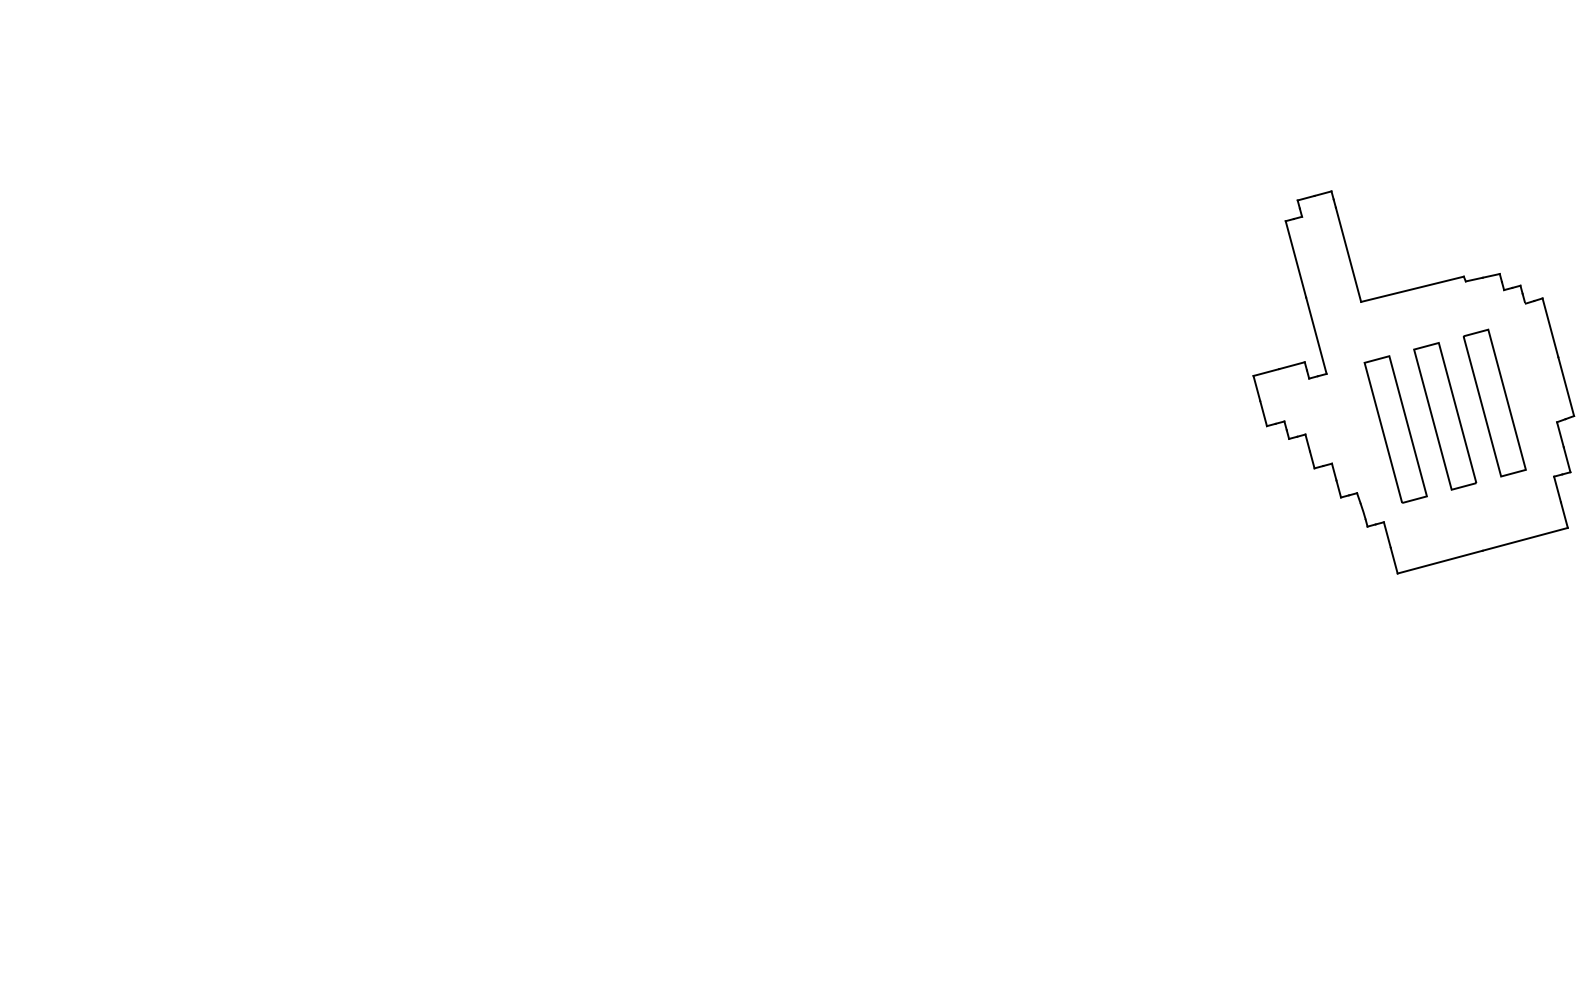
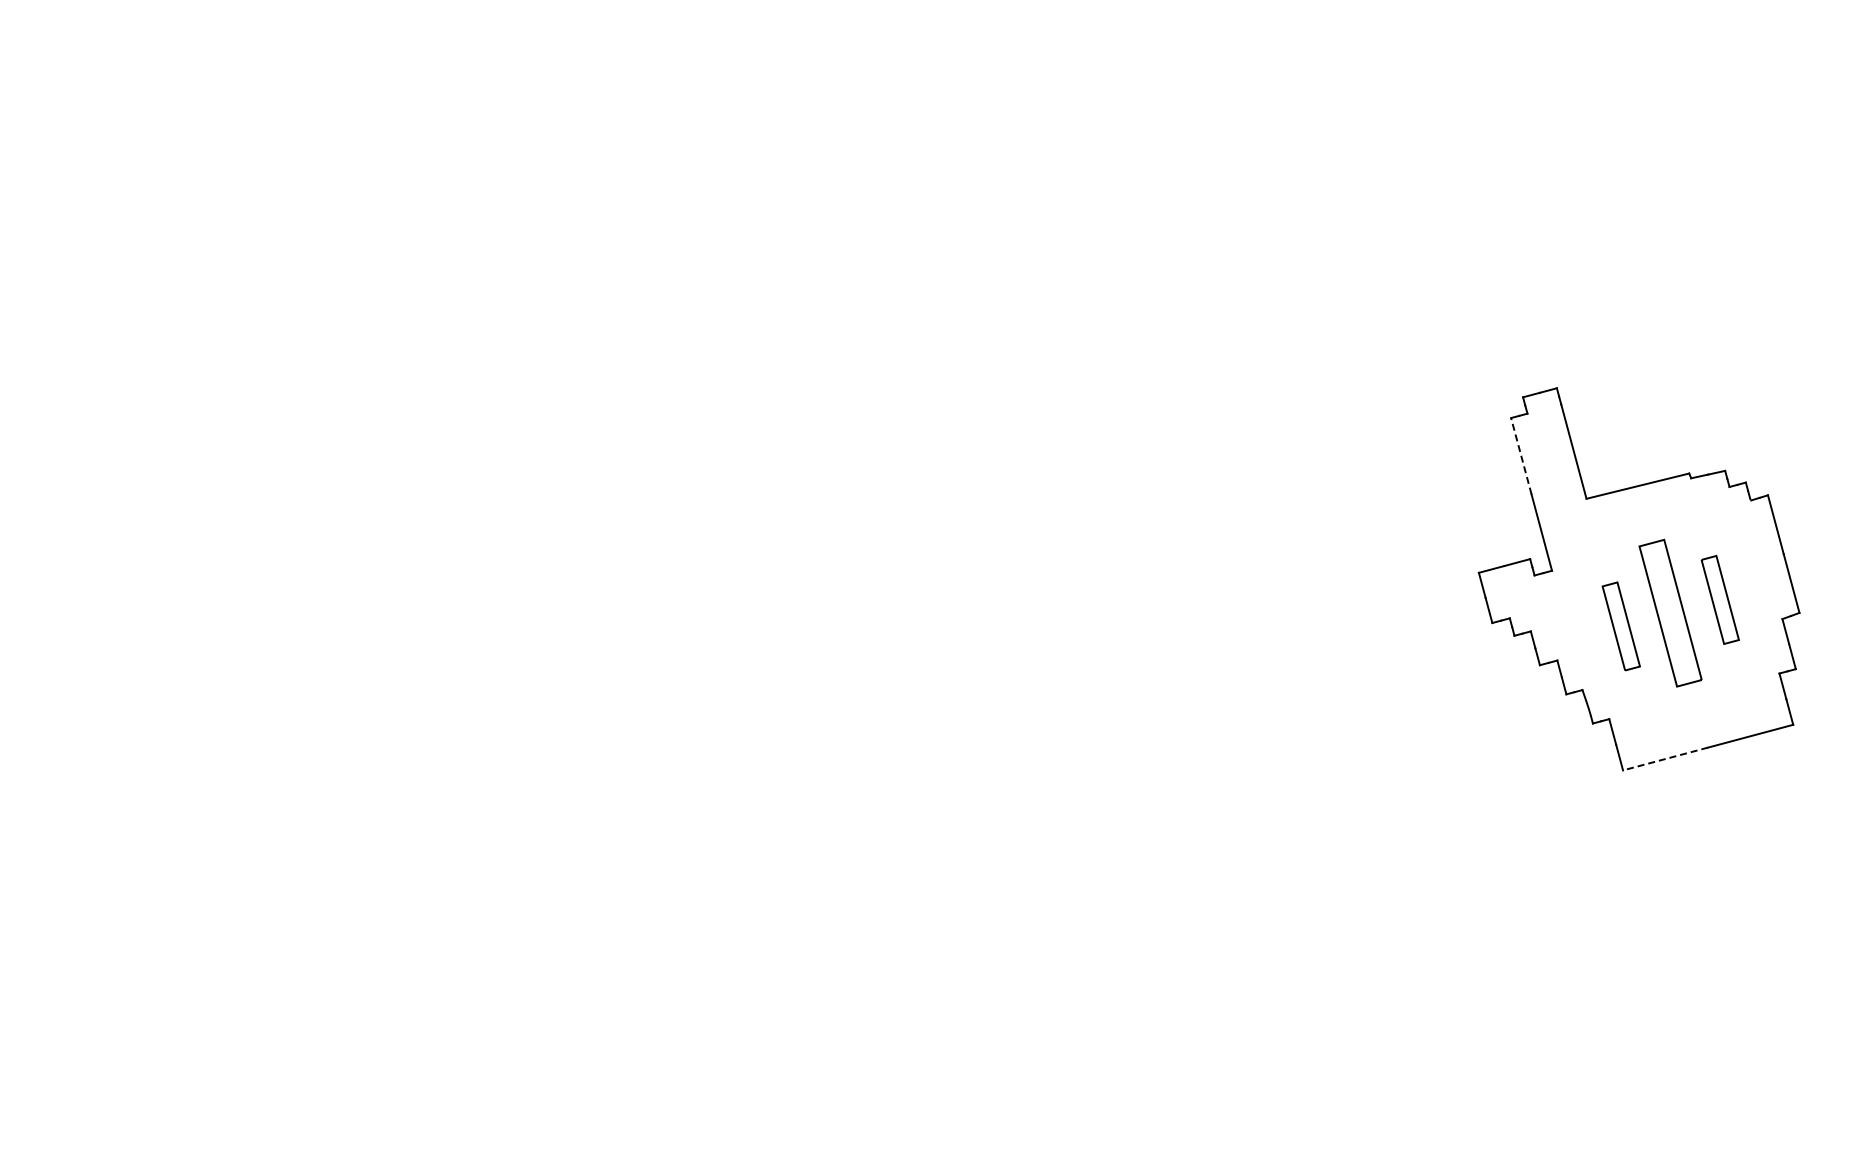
line: (1296, 259) -> (1521, 456), solid -> dashed
part: (1495, 402) -> (1720, 599), size x0.6
part: (1396, 429) -> (1621, 626), size x0.6
line: (1440, 562) -> (1665, 759), solid -> dashed

